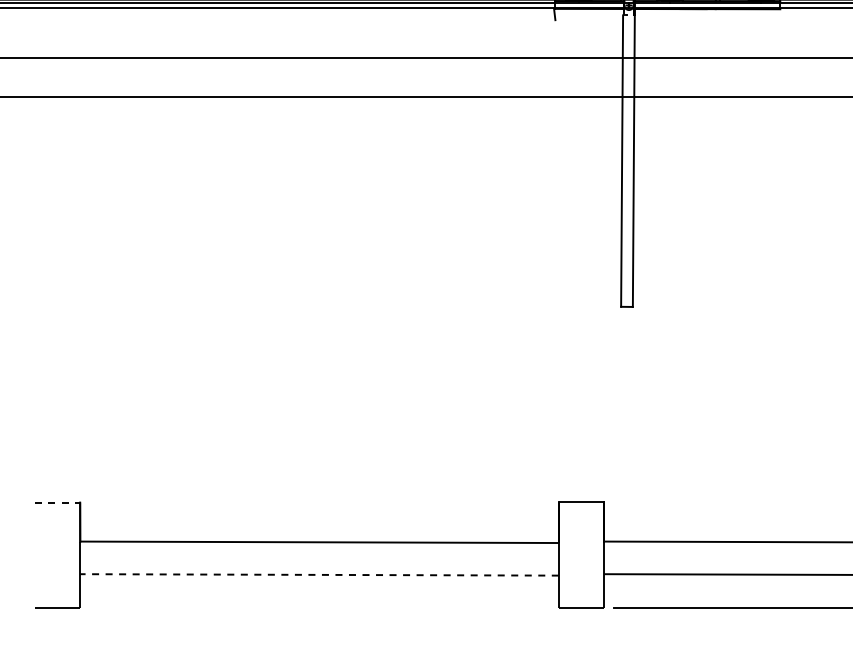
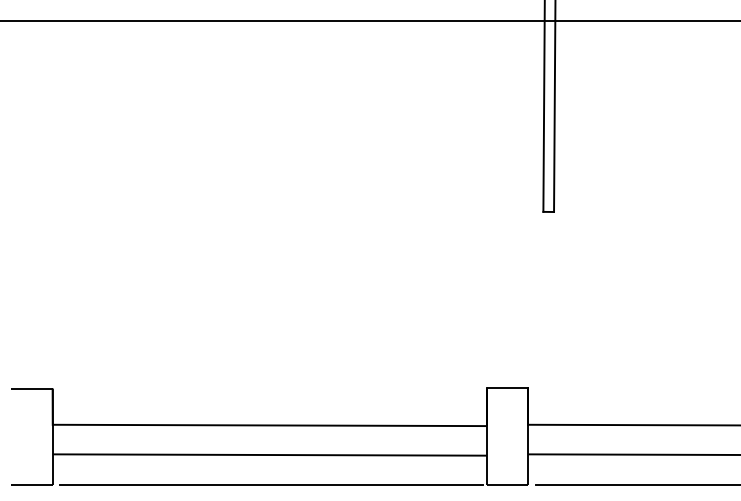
line: (57, 502) -> (32, 389), dashed -> solid
line: (318, 574) -> (268, 454), dashed -> solid
line: (321, 607) -> (271, 484), added

